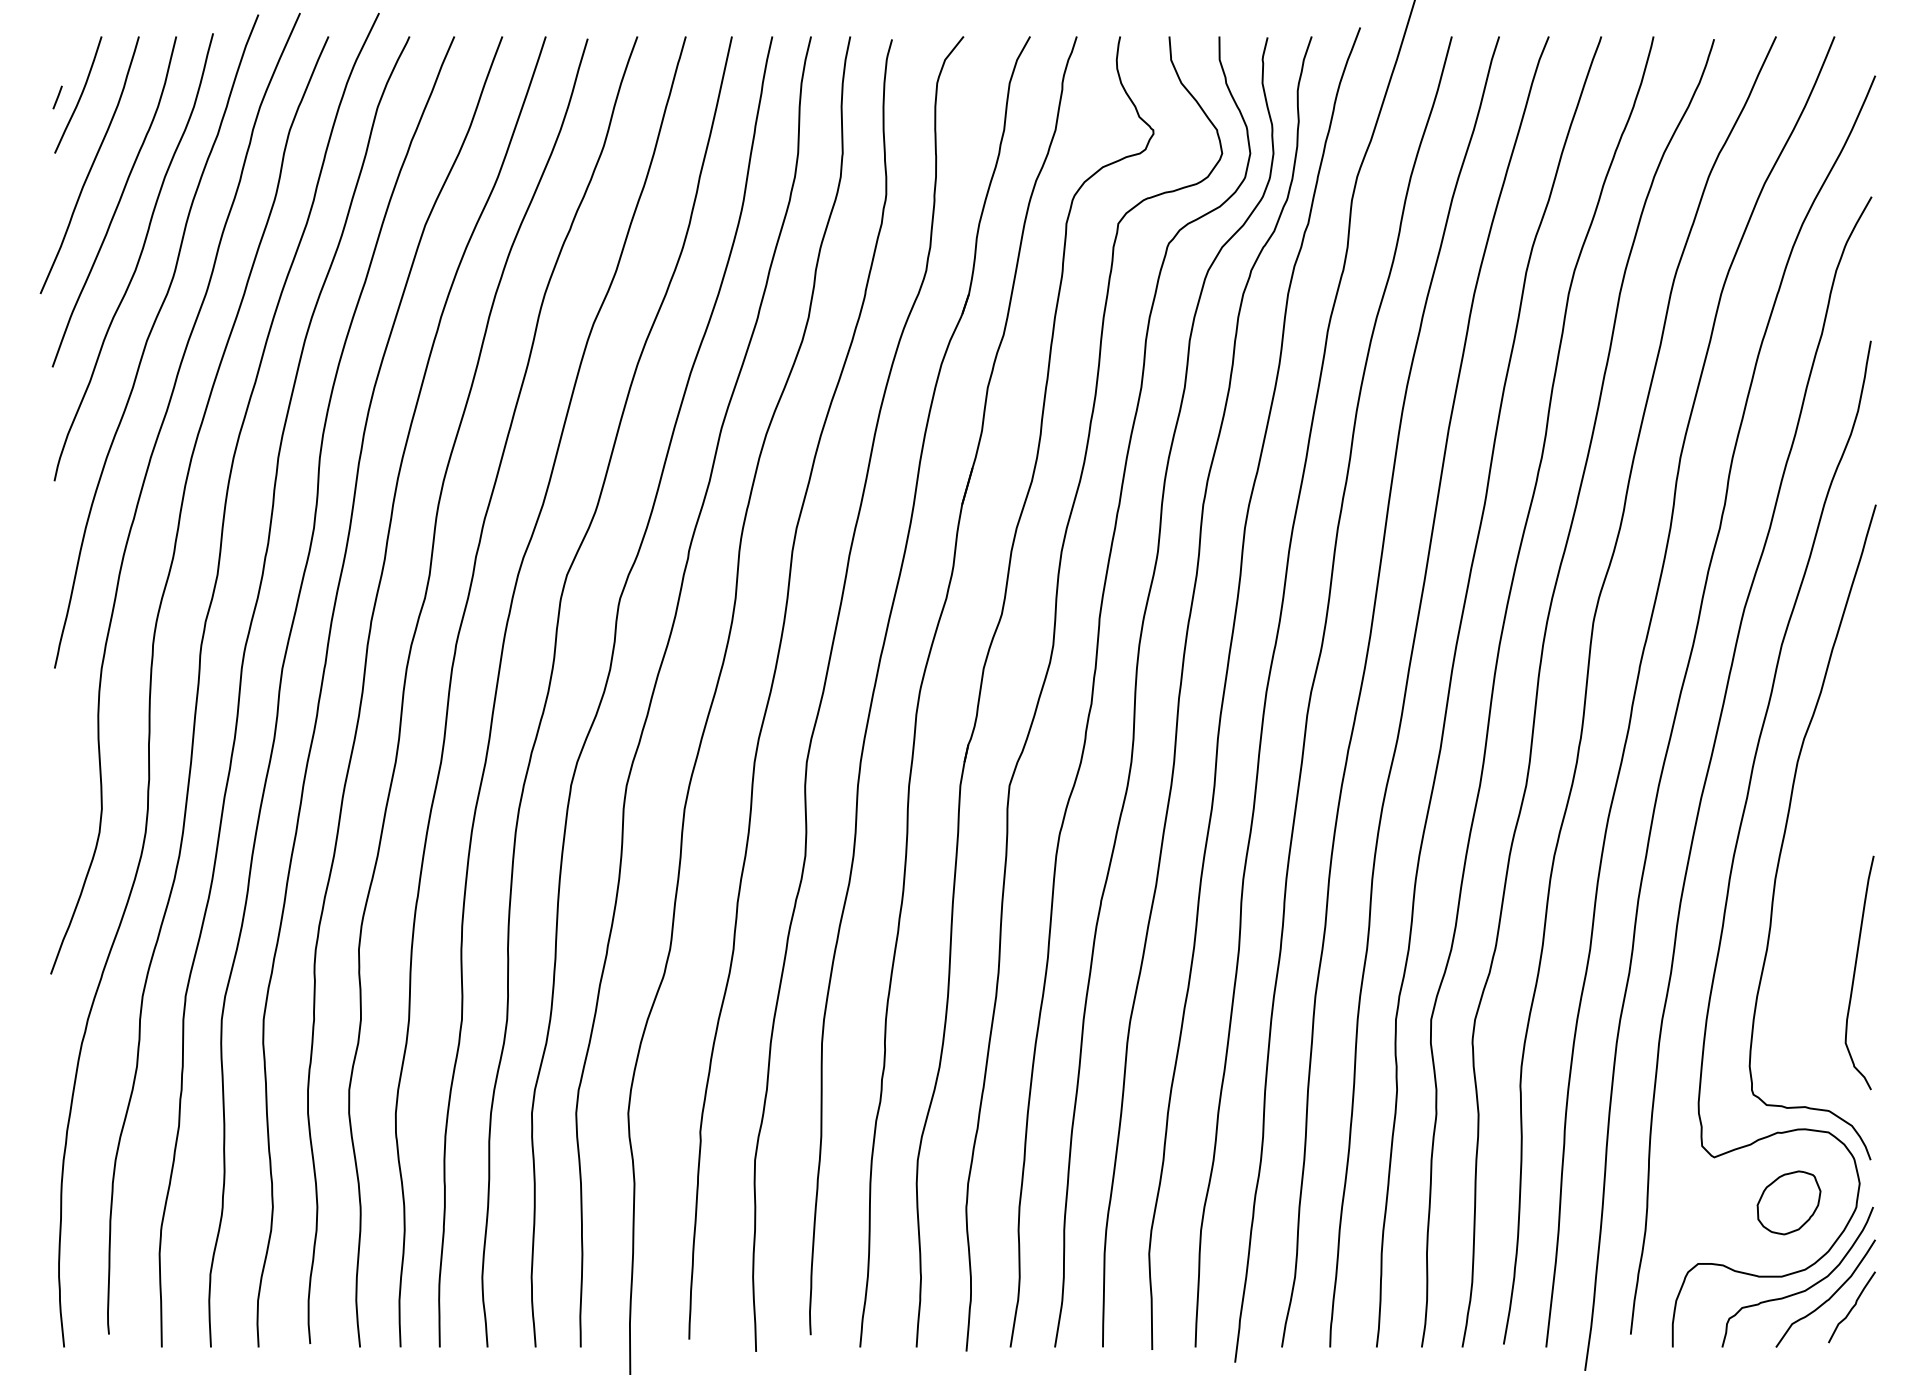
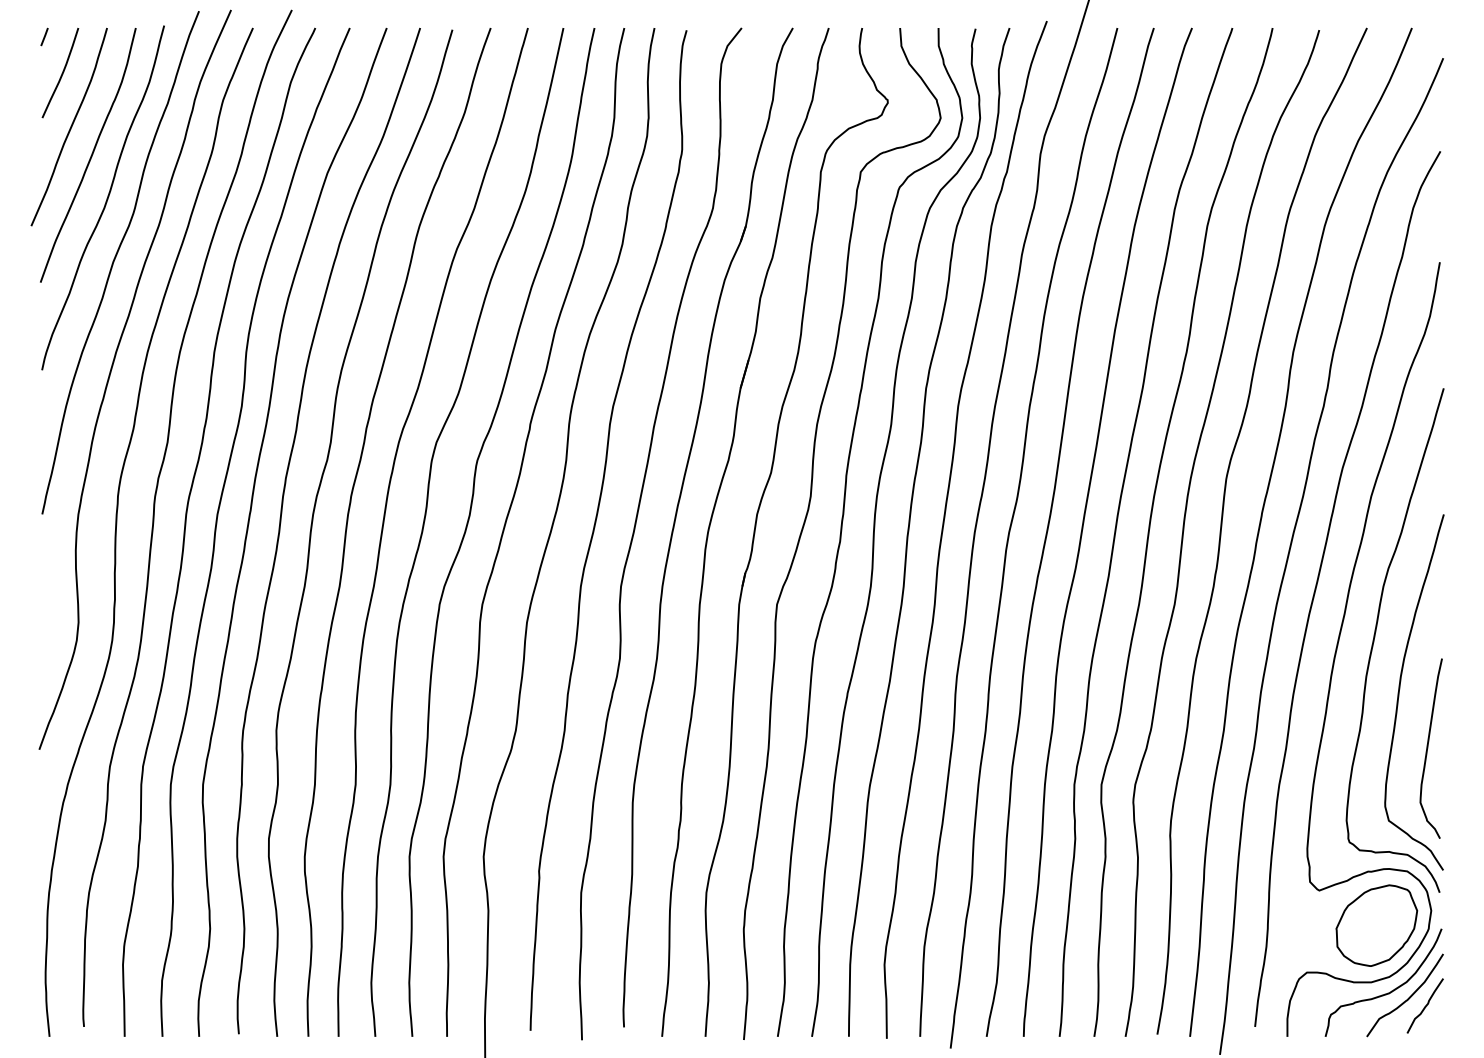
line: (57, 96) -> (44, 36), moved
curve: (1819, 896) -> (1400, 689), added
part: (1788, 1202) -> (1376, 925), size x1.67

